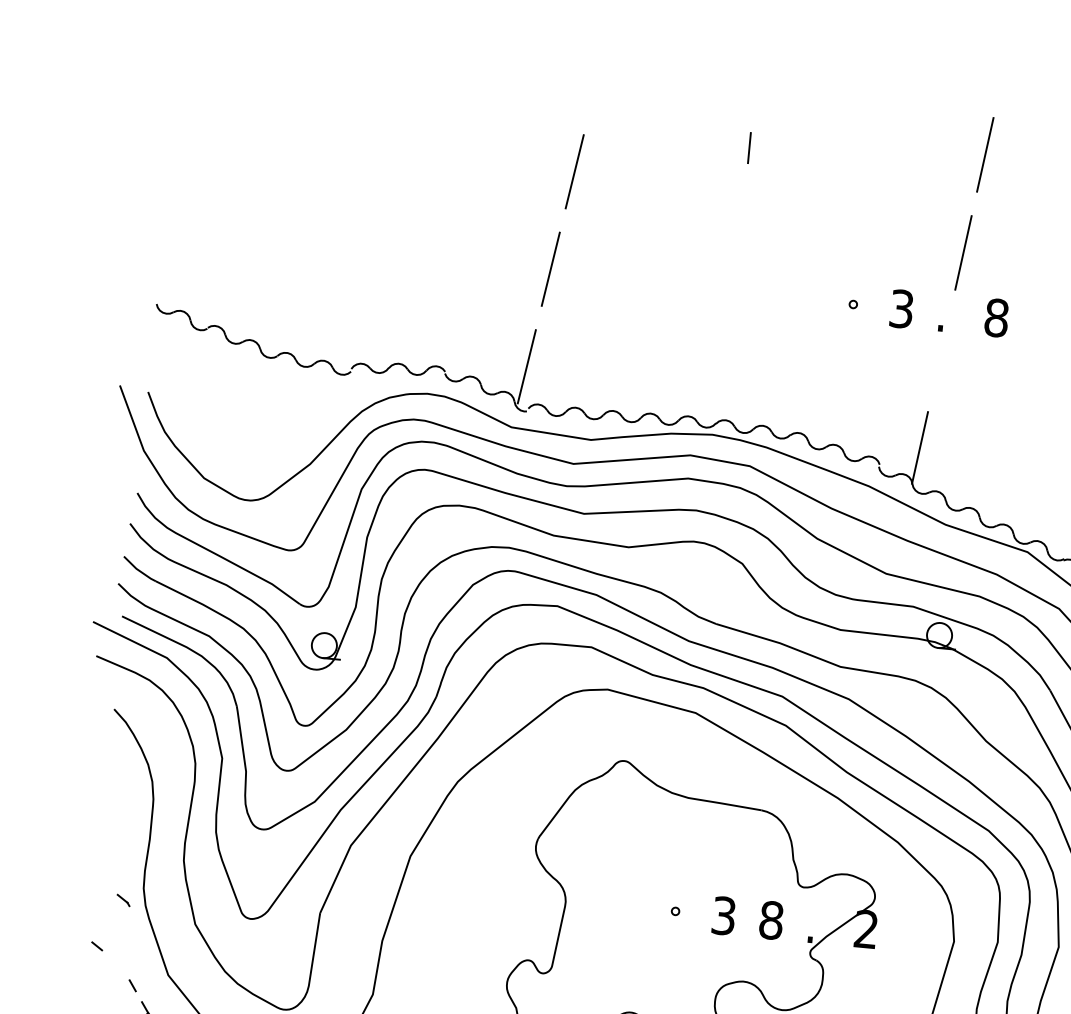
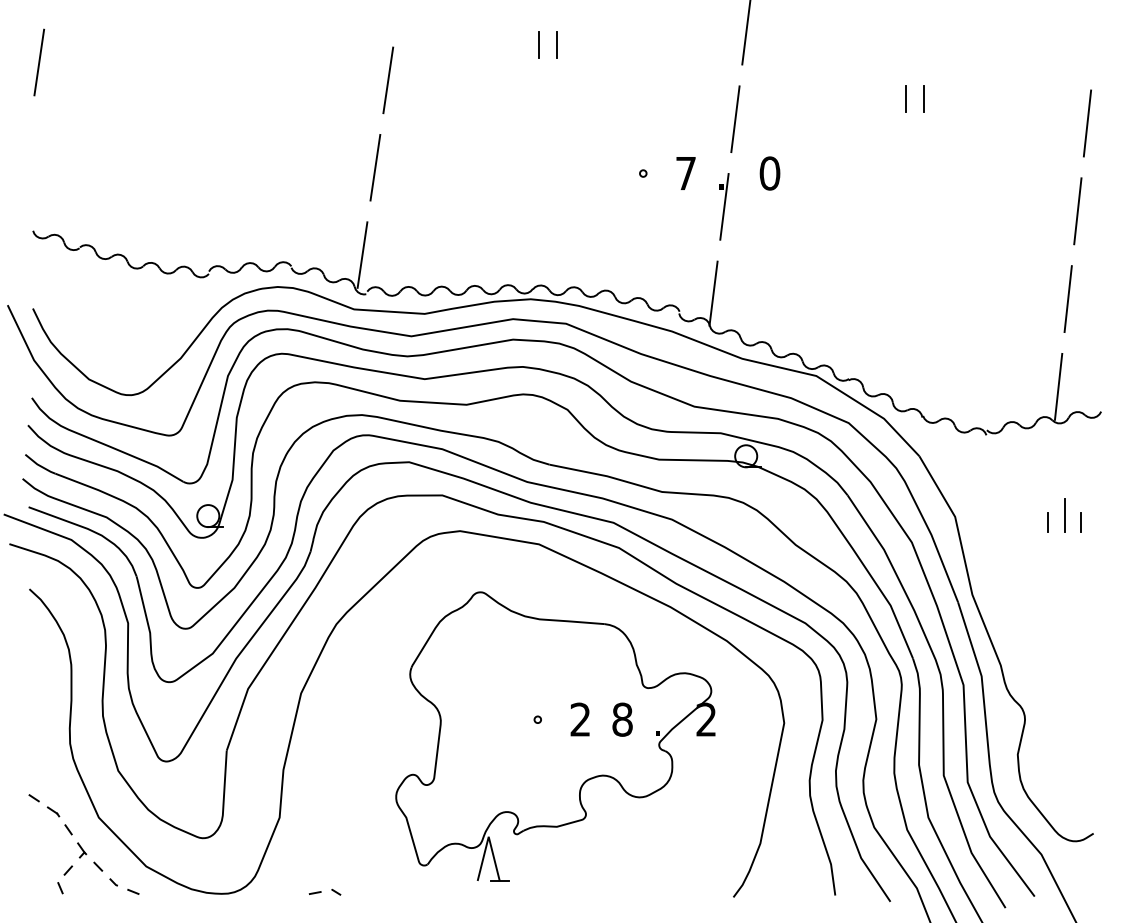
line: (181, 114) -> (39, 62), added
line: (770, 149) -> (557, 44), added
text: (901, 308) -> (685, 173), 3 -> 7
text: (996, 317) -> (769, 173), 8 -> 0
line: (941, 350) -> (724, 206), added
part: (123, 900) -> (53, 811), moved
text: (723, 915) -> (580, 719), 3 -> 2

